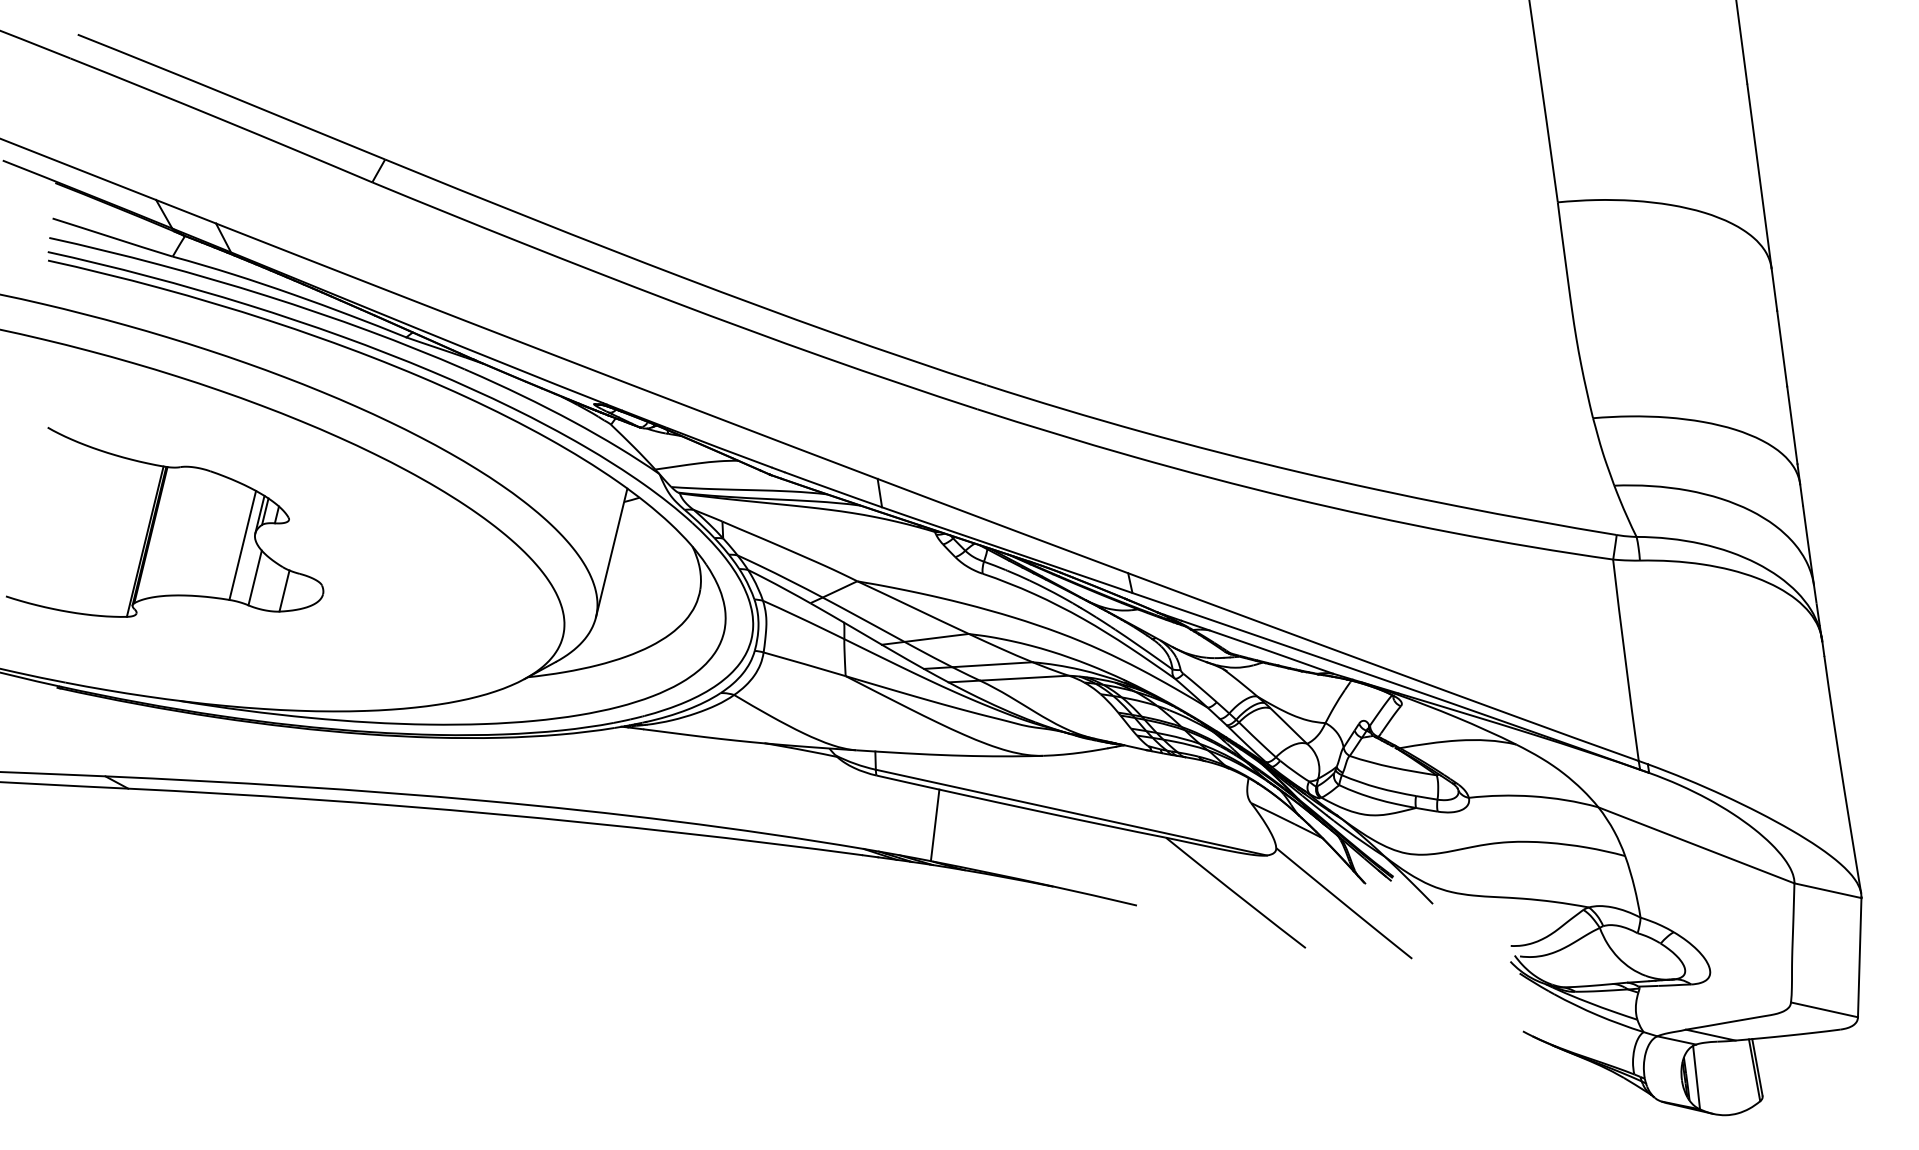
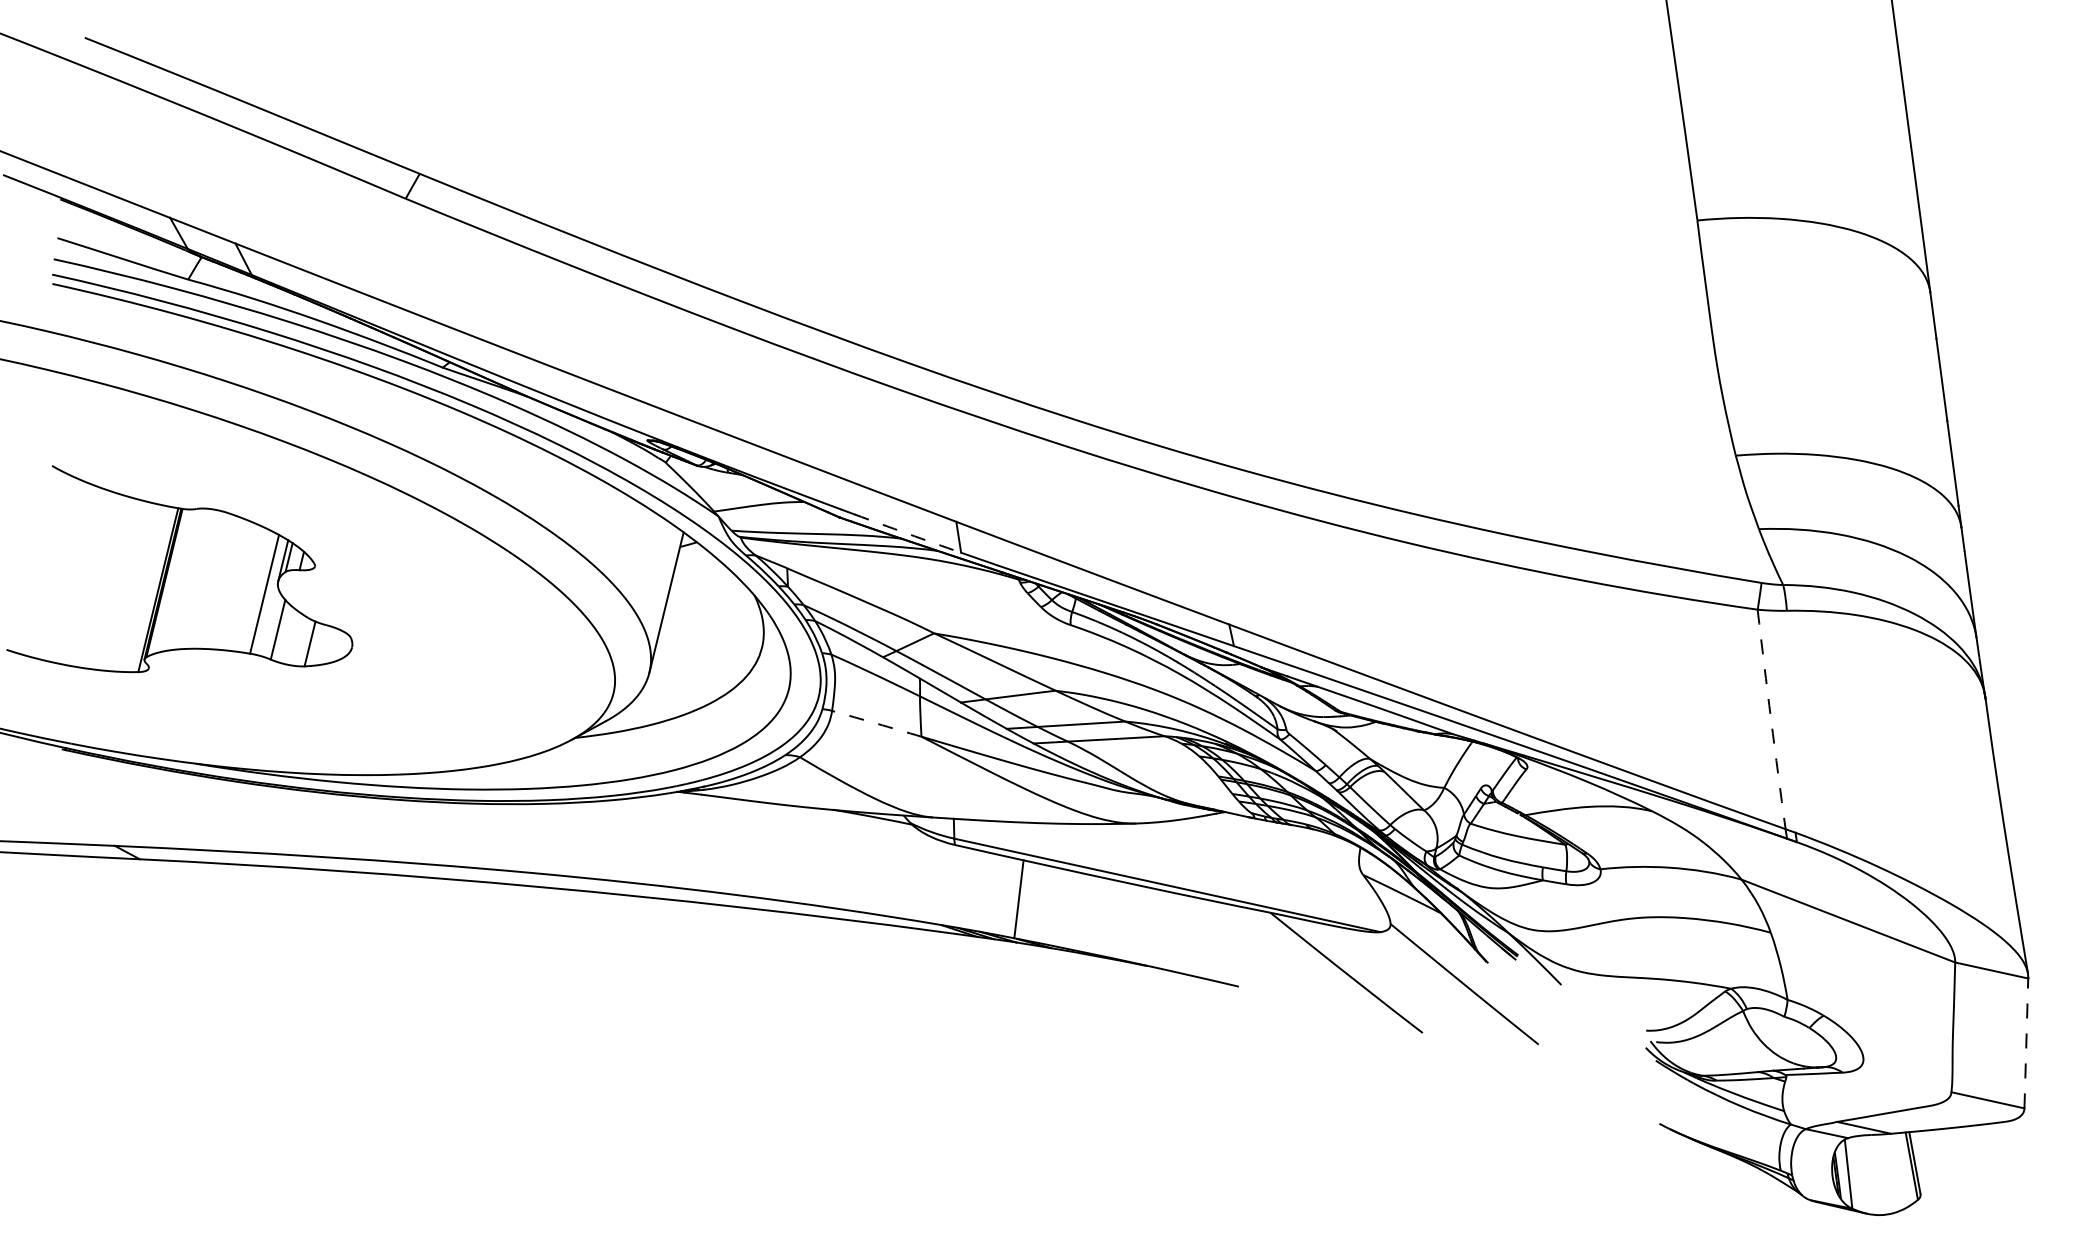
arc: (832, 489) -> (907, 533), solid -> dashed
arc: (1625, 660) -> (1771, 719), solid -> dashed
arc: (804, 664) -> (876, 723), solid -> dashed
line: (1859, 957) -> (2026, 1043), solid -> dashed

